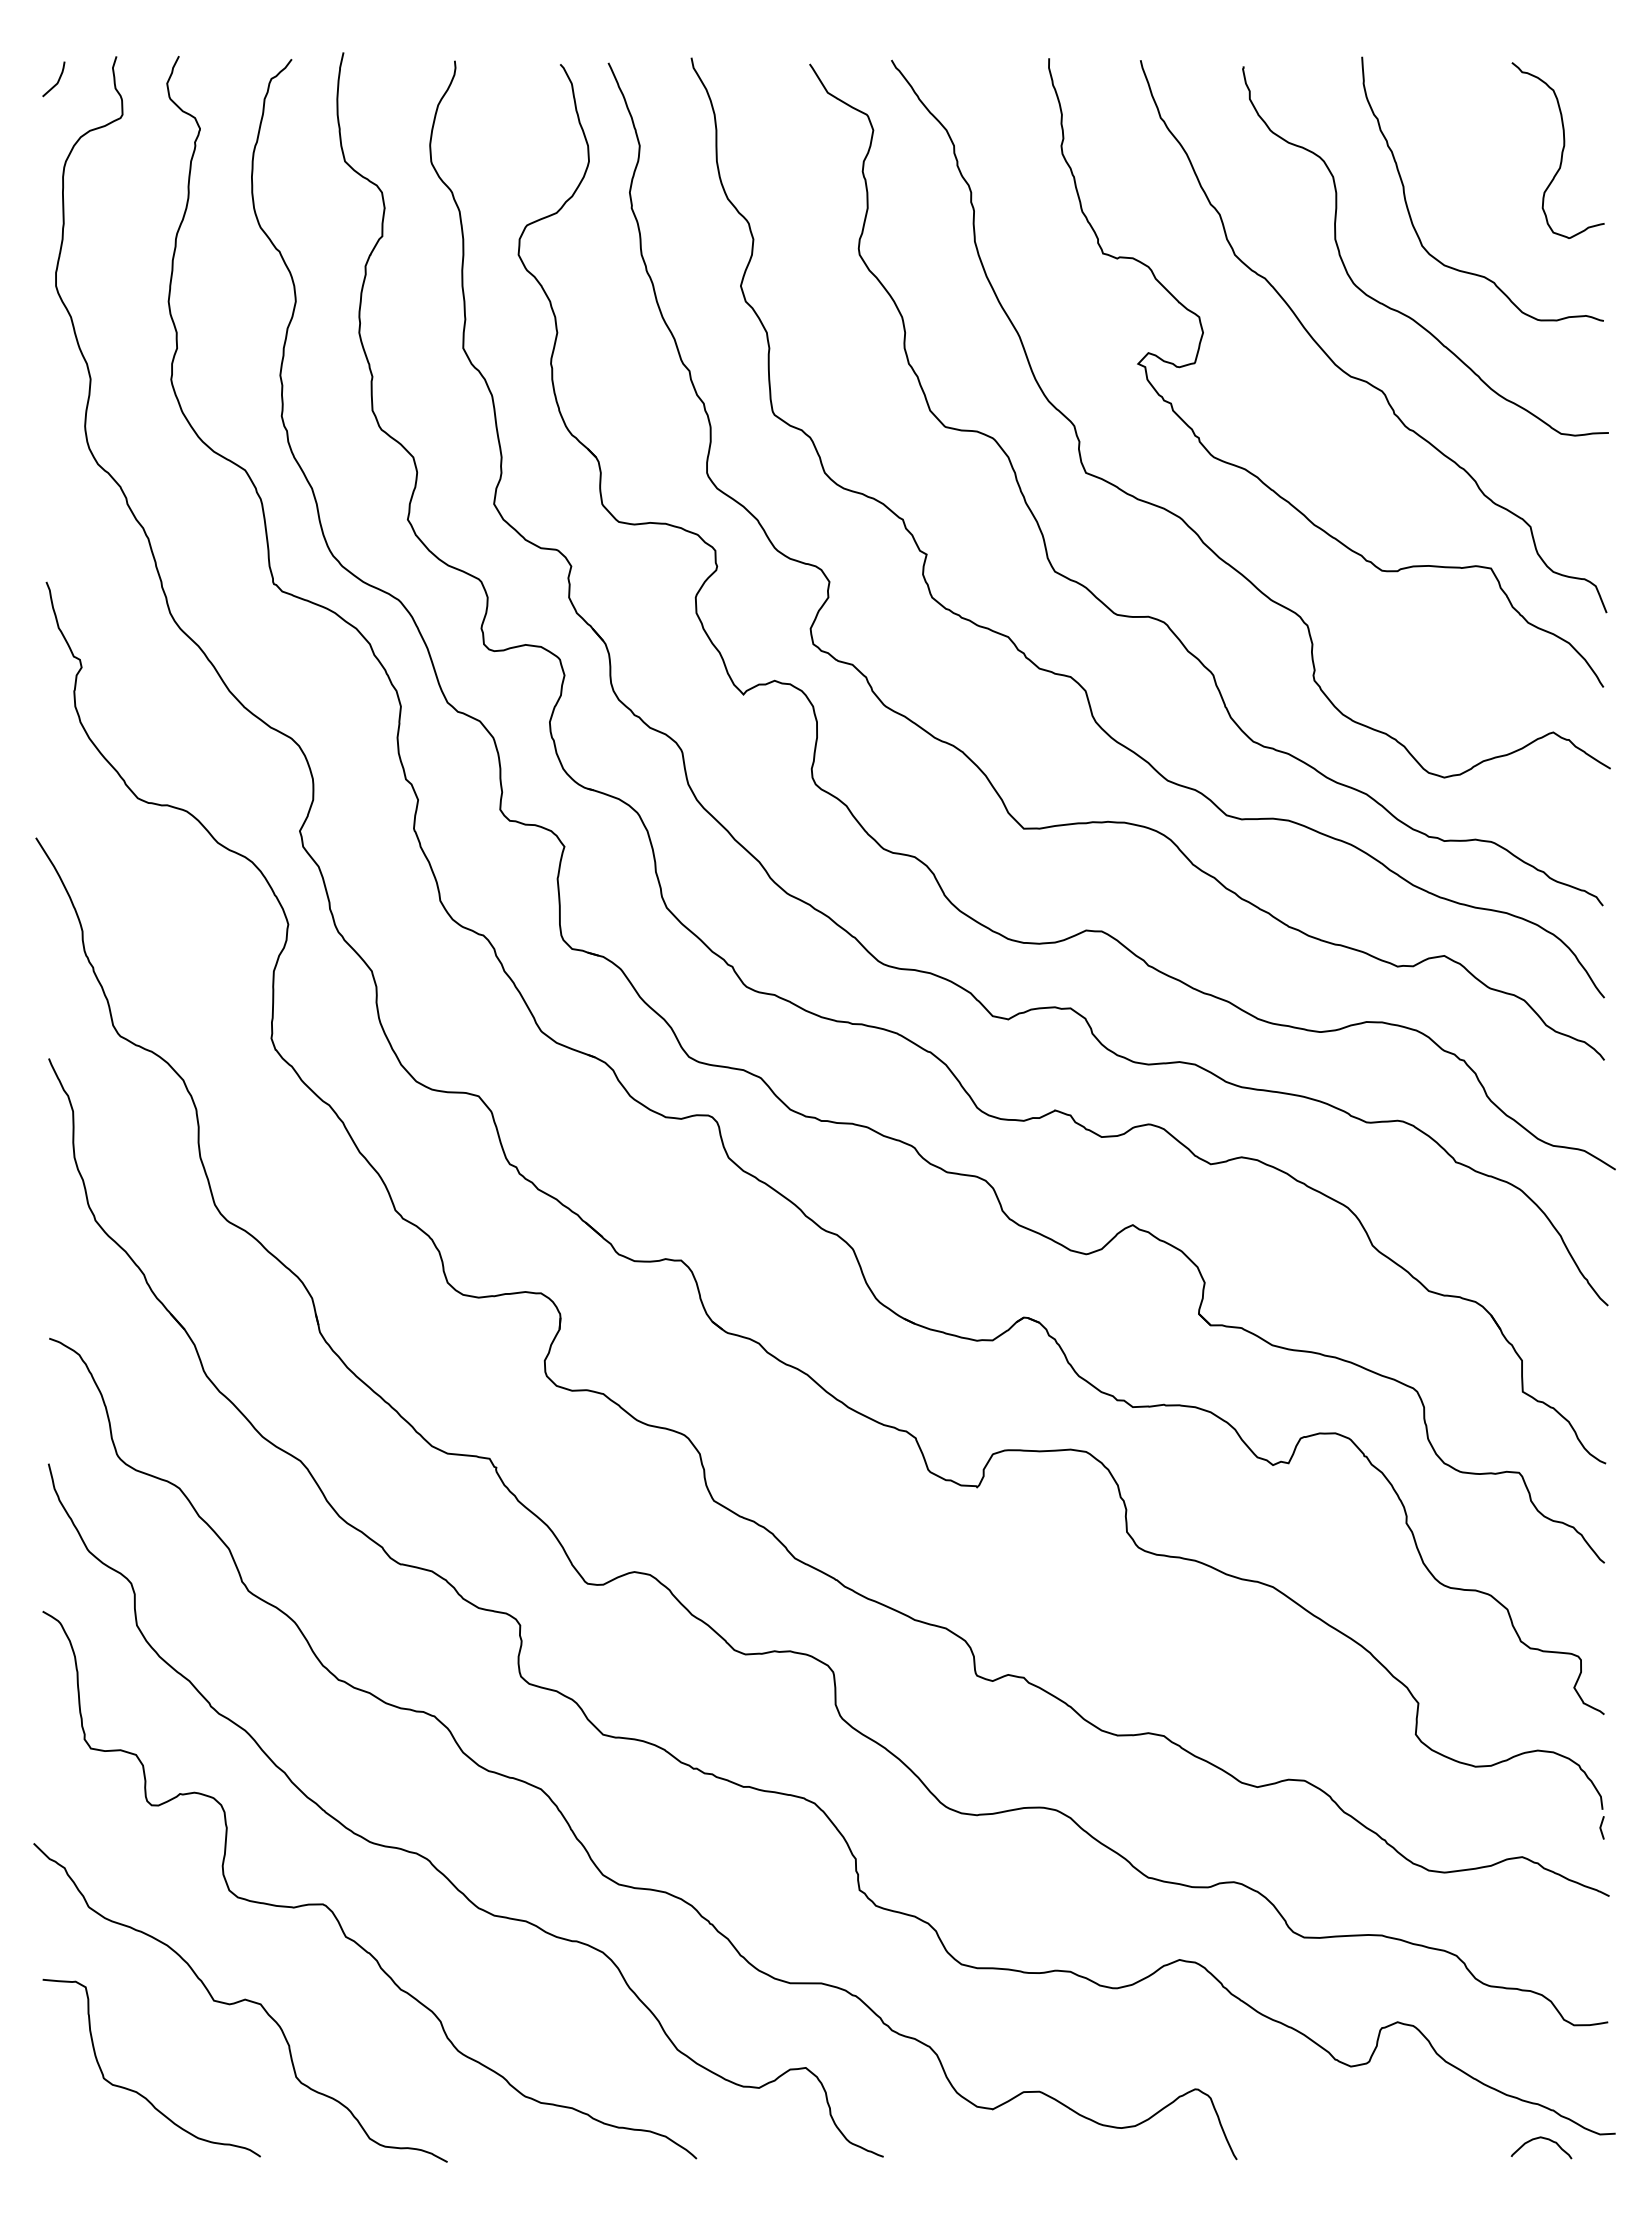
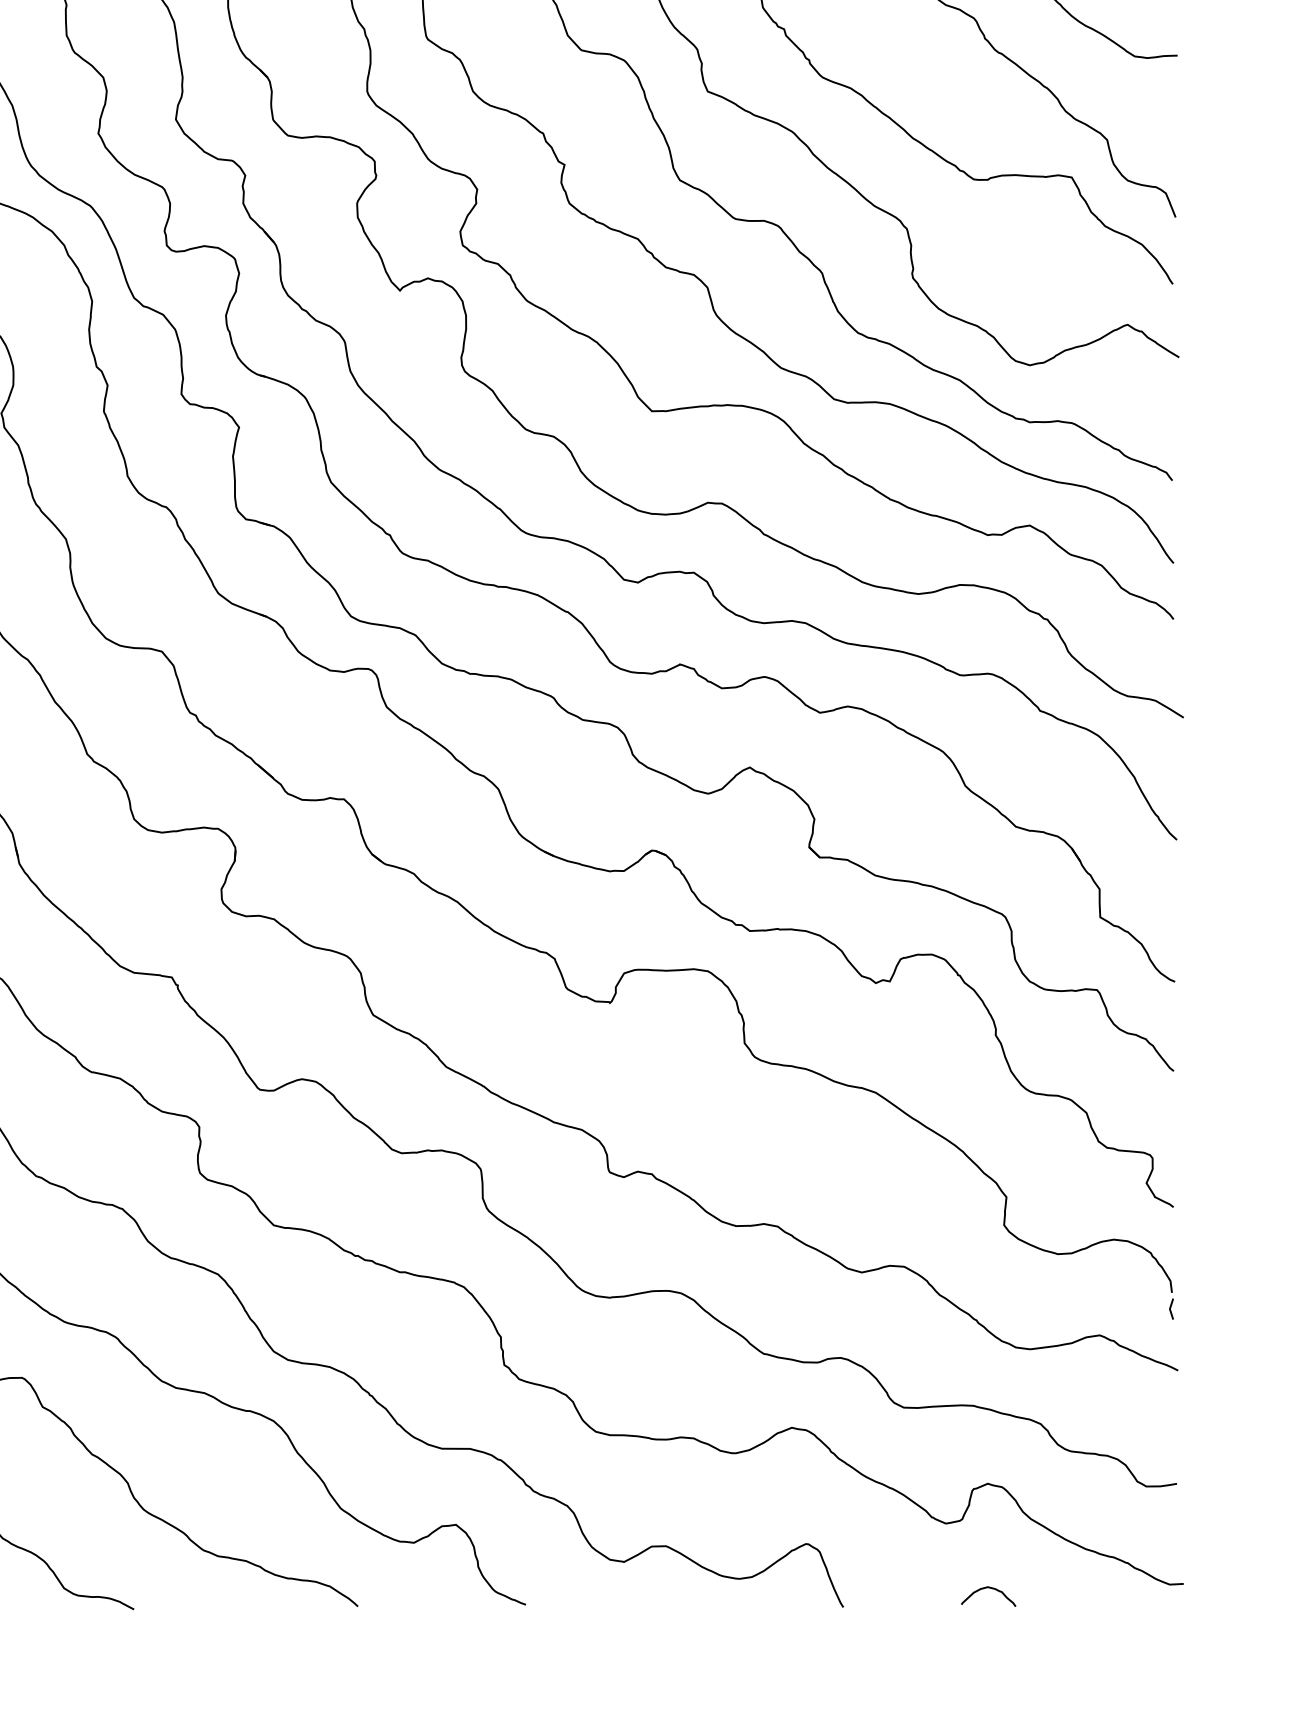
curve: (1544, 2139) -> (991, 1589), moved

